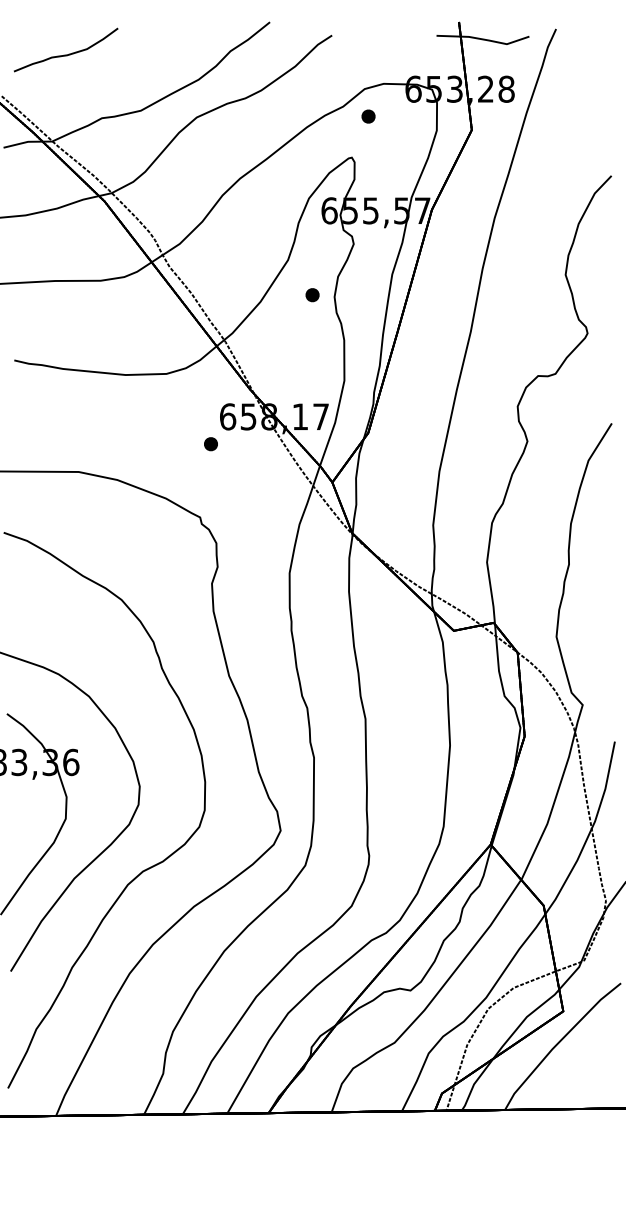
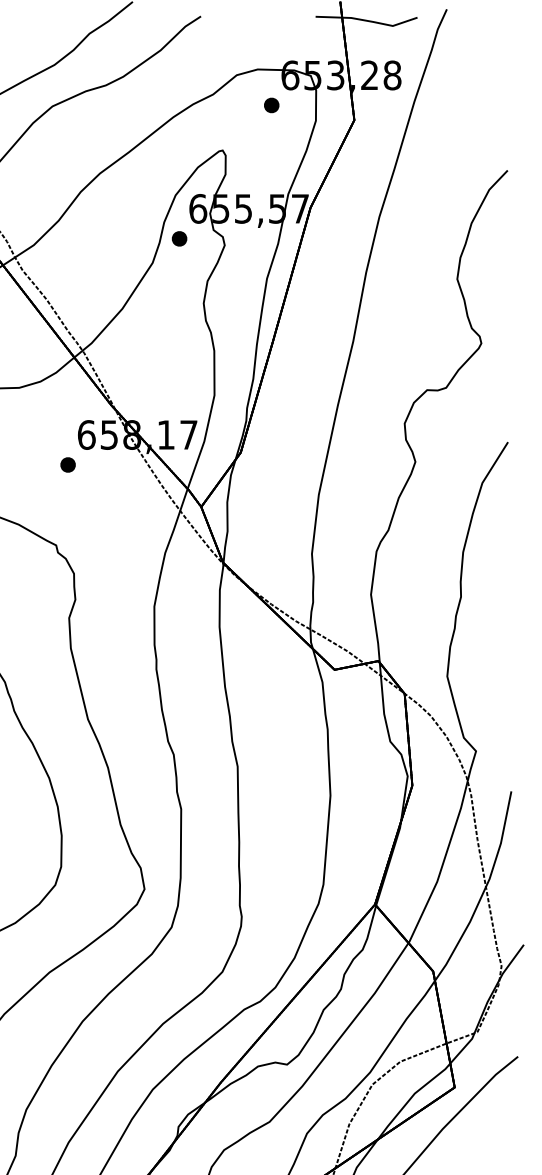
part: (368, 116) -> (271, 105), moved
part: (312, 295) -> (179, 239), moved

